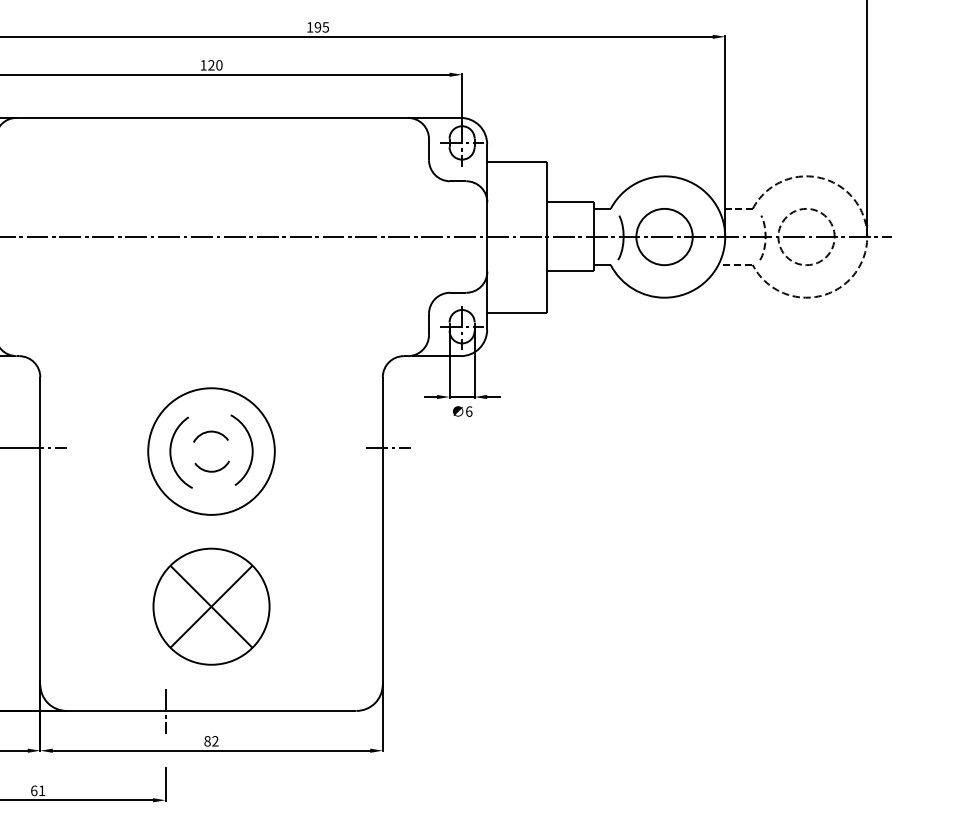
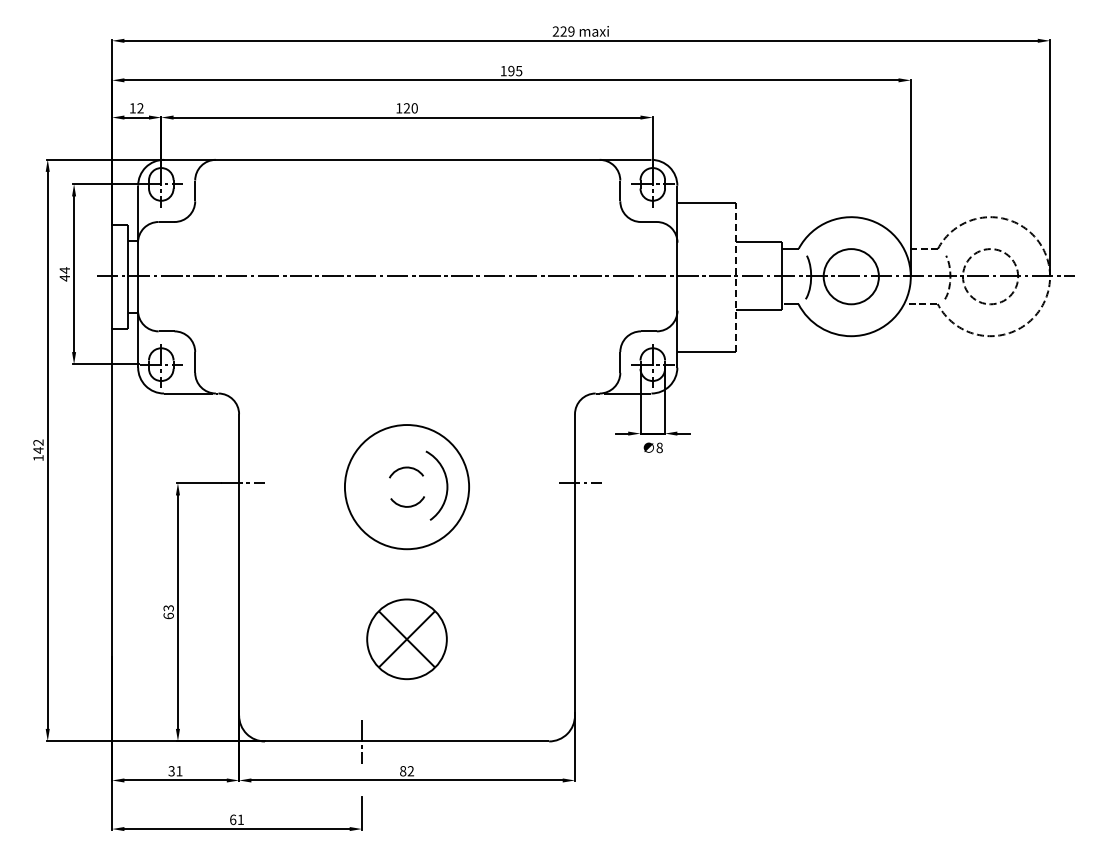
line: (547, 236) -> (736, 276), solid -> dashed
text: (468, 411) -> (659, 447), 6 -> 8
curve: (171, 453) -> (367, 488), removed
part: (210, 606) -> (406, 639), size x0.7

